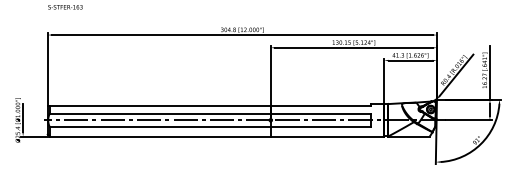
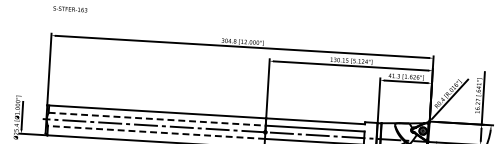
line: (160, 113) -> (157, 119), solid -> dashed
line: (160, 127) -> (156, 132), solid -> dashed

